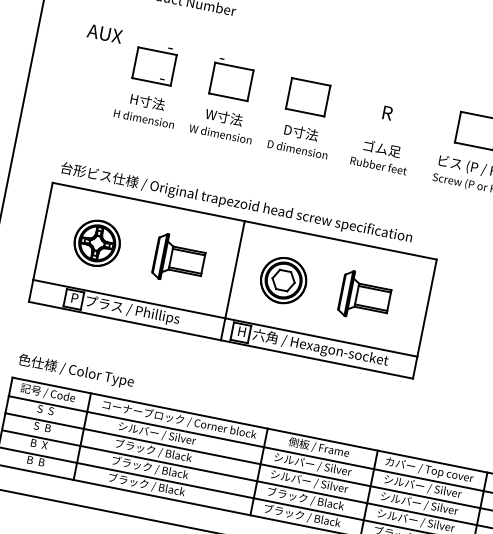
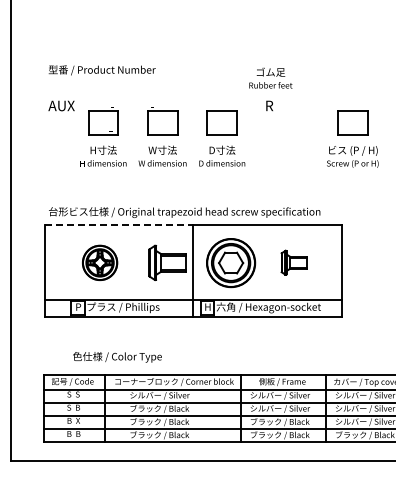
text: (387, 112) -> (269, 105), moved
text: (380, 155) -> (270, 77), moved
line: (149, 202) -> (119, 224), solid -> dashed
part: (97, 242) -> (100, 262), moved
part: (179, 259) -> (167, 262), moved
part: (284, 280) -> (231, 262), size x1.4
part: (365, 296) -> (294, 262), size x0.7
text: (76, 371) -> (117, 357), moved

